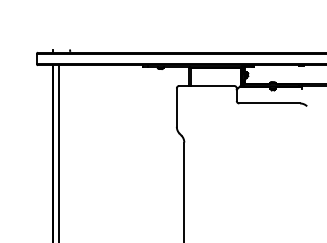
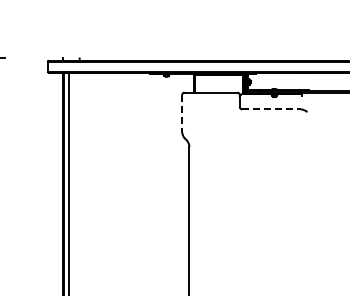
line: (269, 103) -> (271, 109), solid -> dashed
line: (177, 107) -> (182, 113), solid -> dashed

